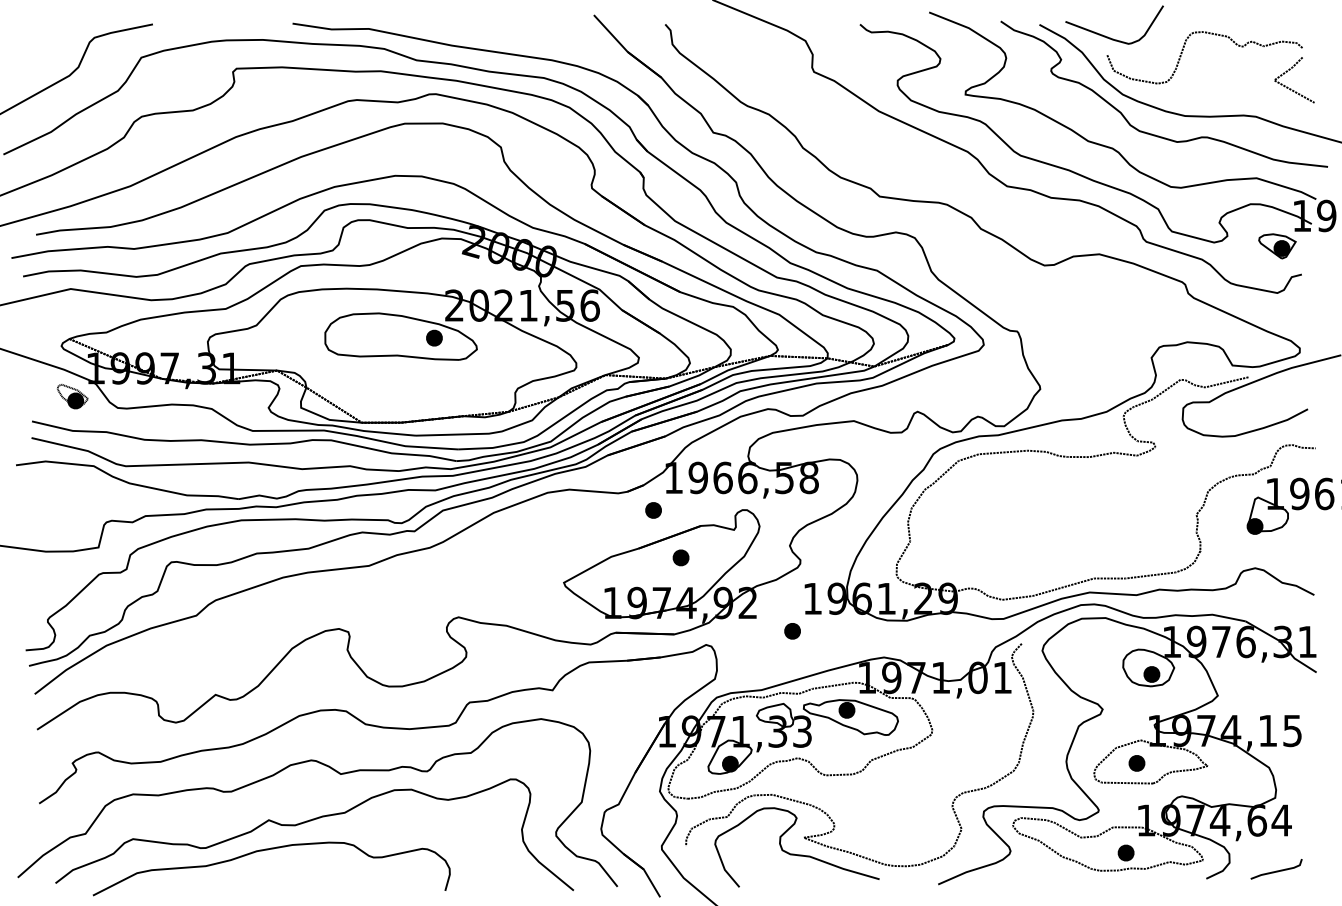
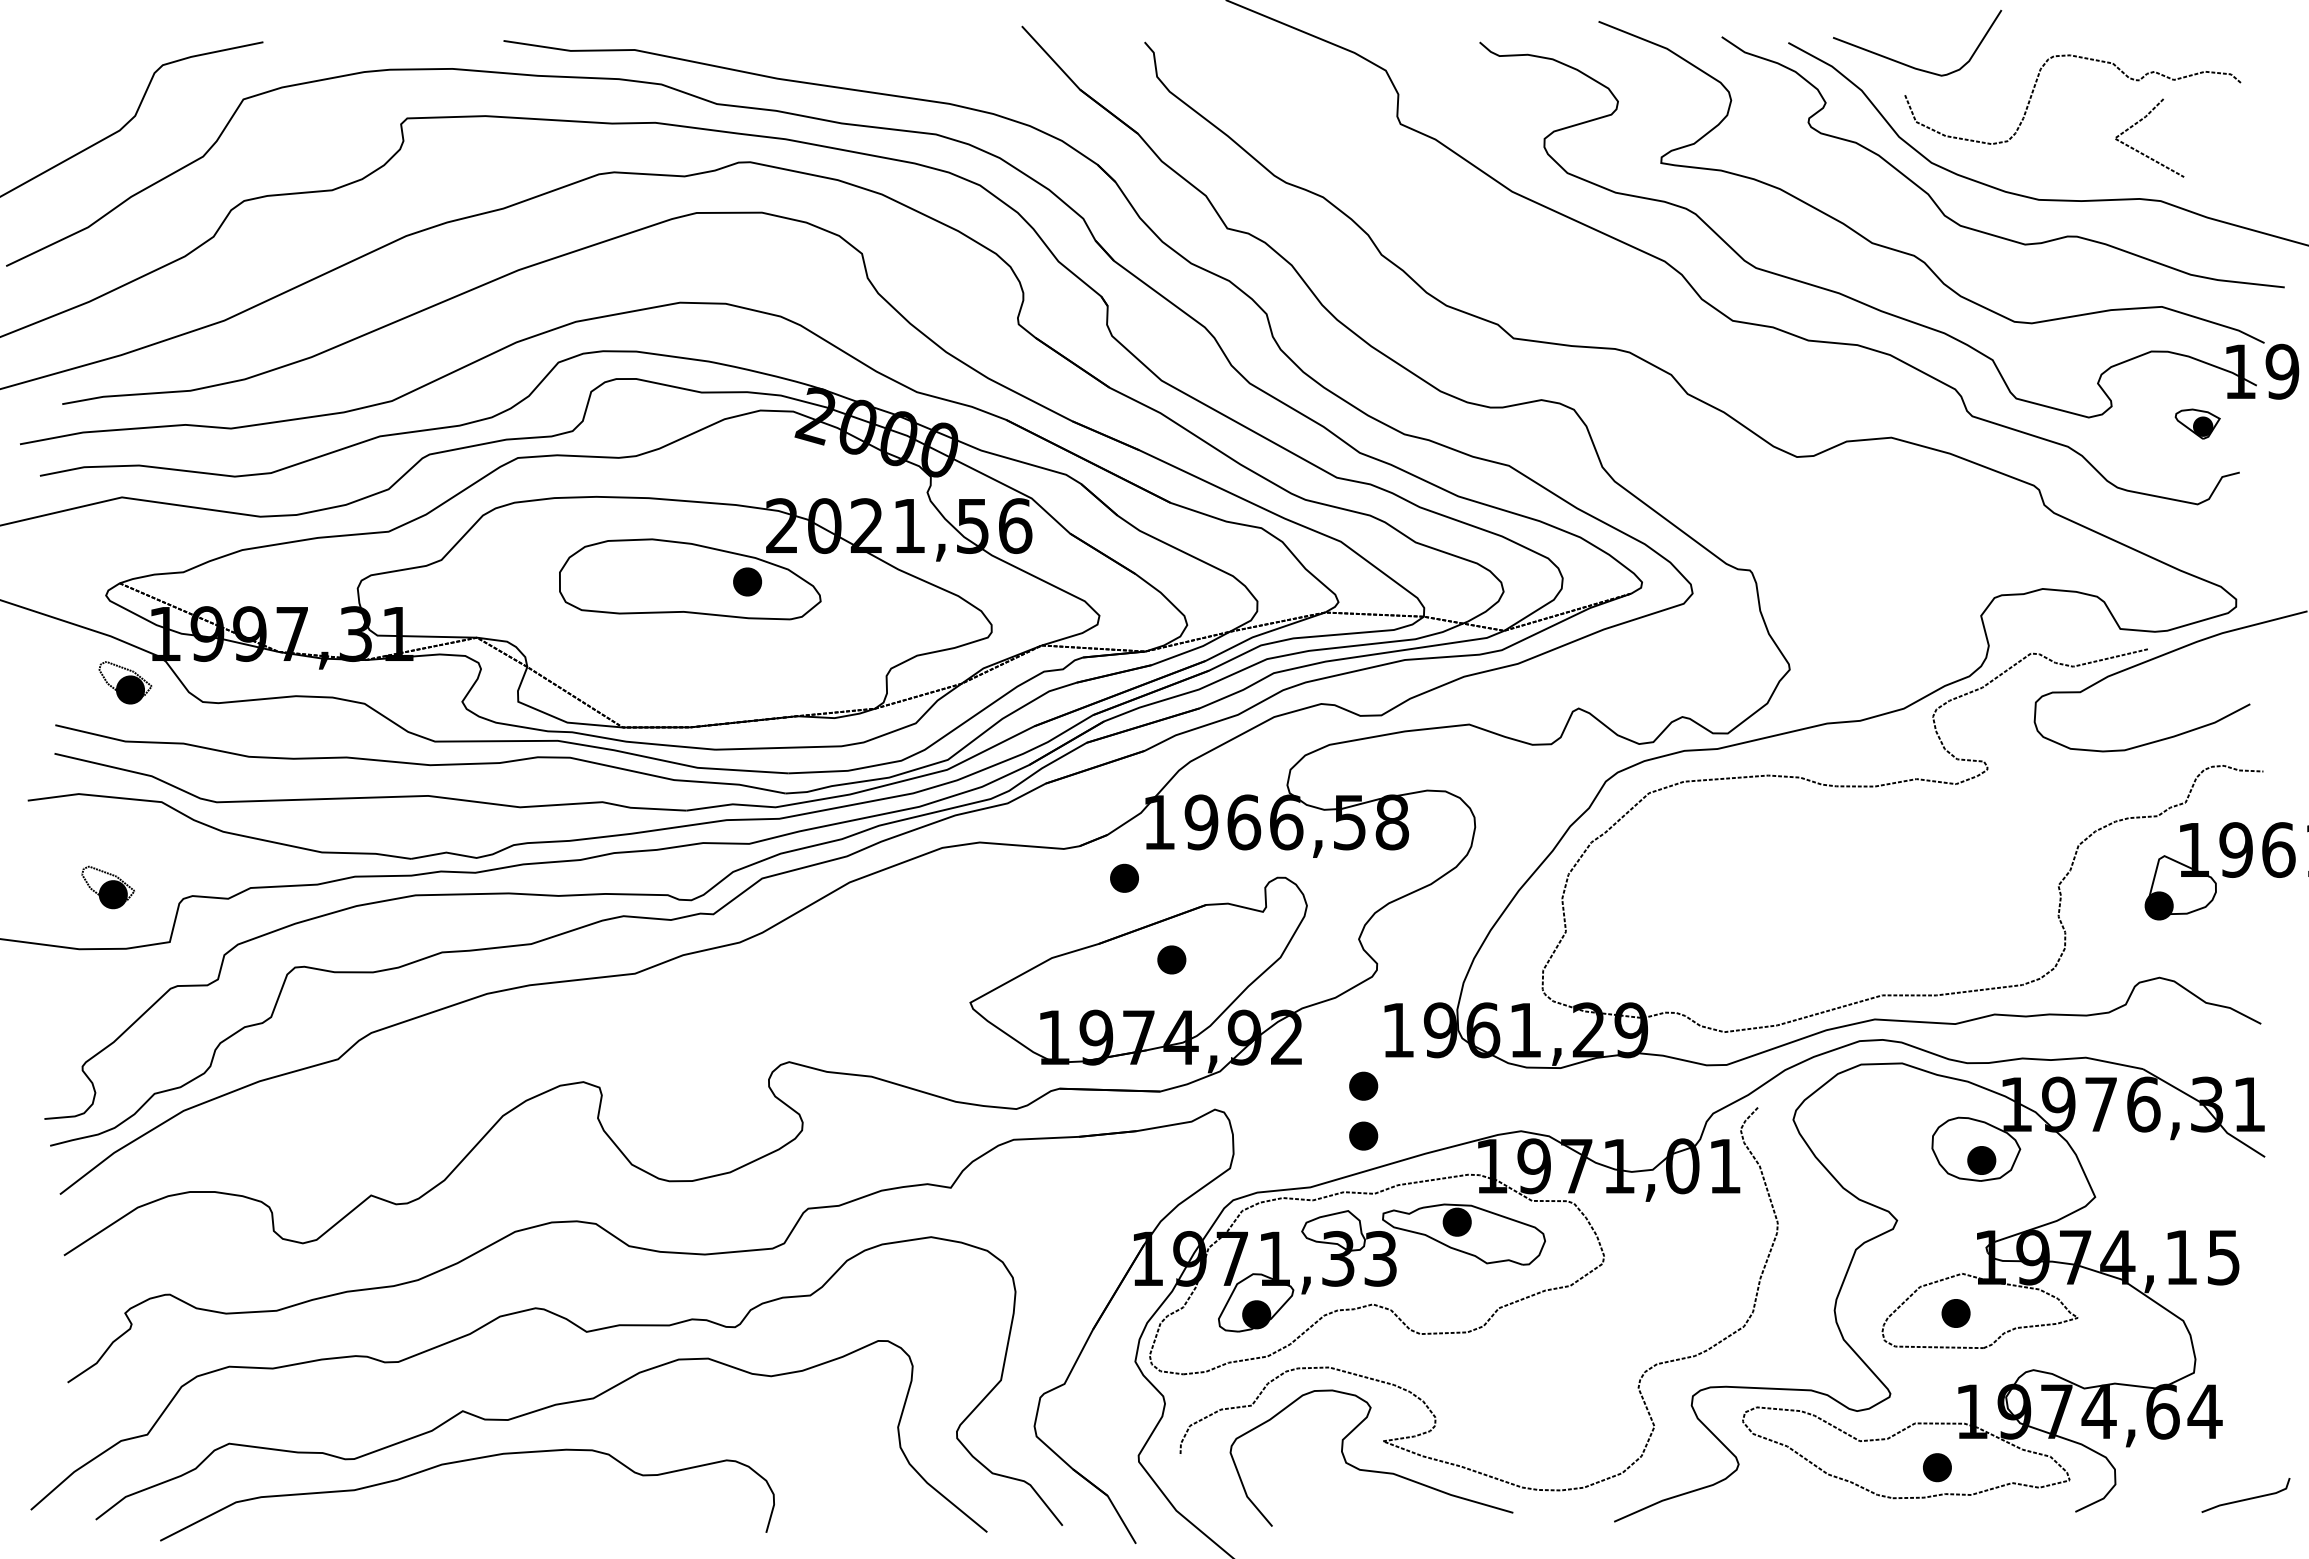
line: (1291, 88) -> (2144, 152), moved
part: (1277, 246) -> (2197, 424), size x0.7
part: (62, 515) -> (107, 887), added
part: (792, 660) -> (1363, 1136), added
line: (1276, 870) -> (2245, 1497), moved

